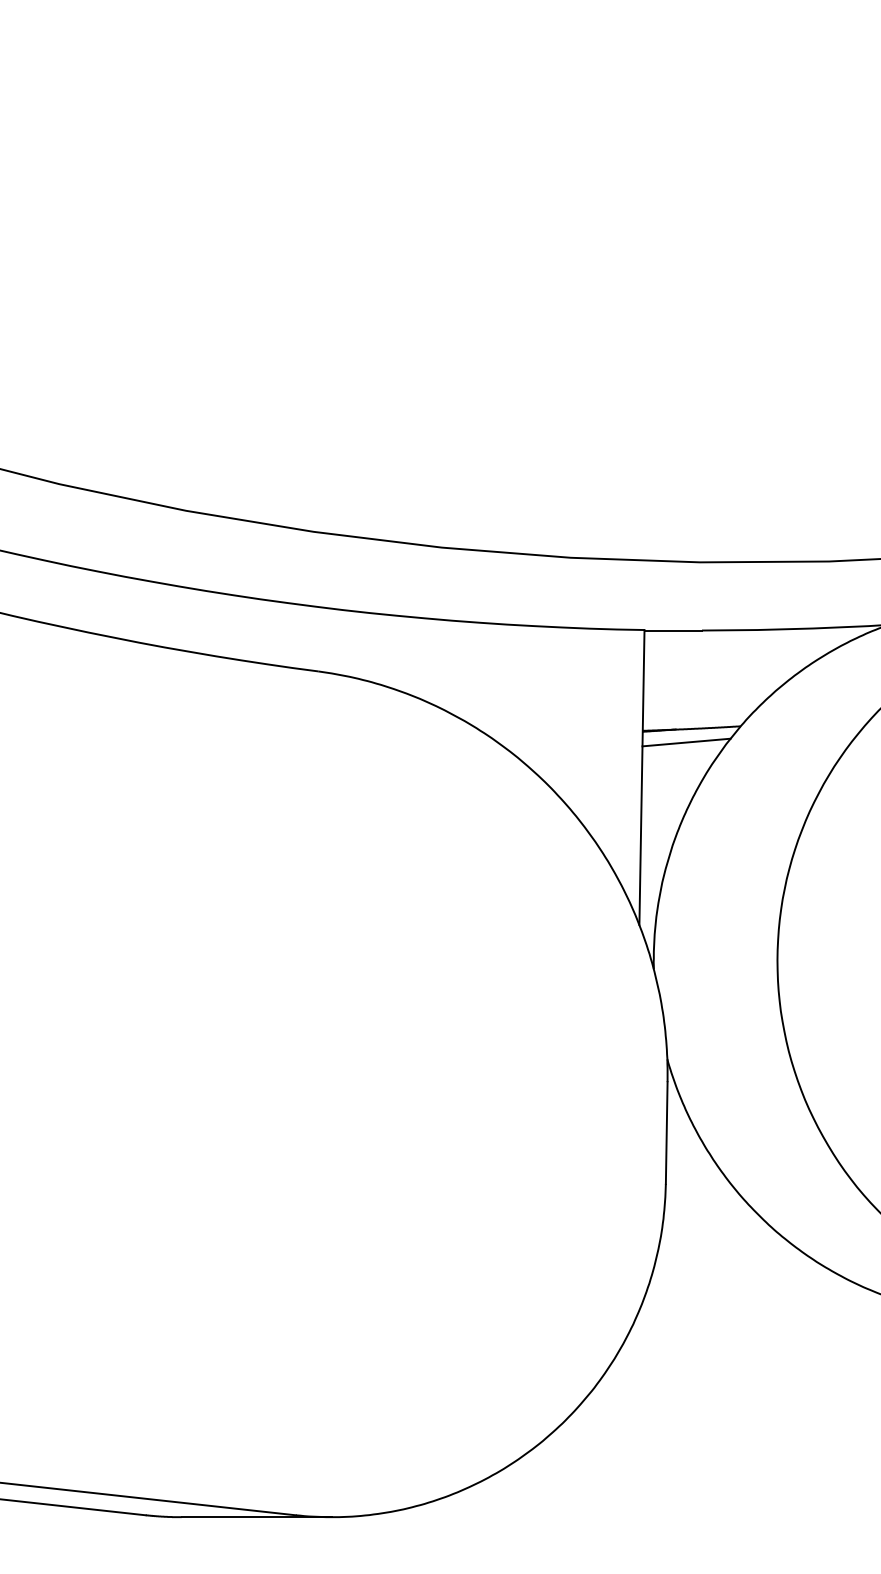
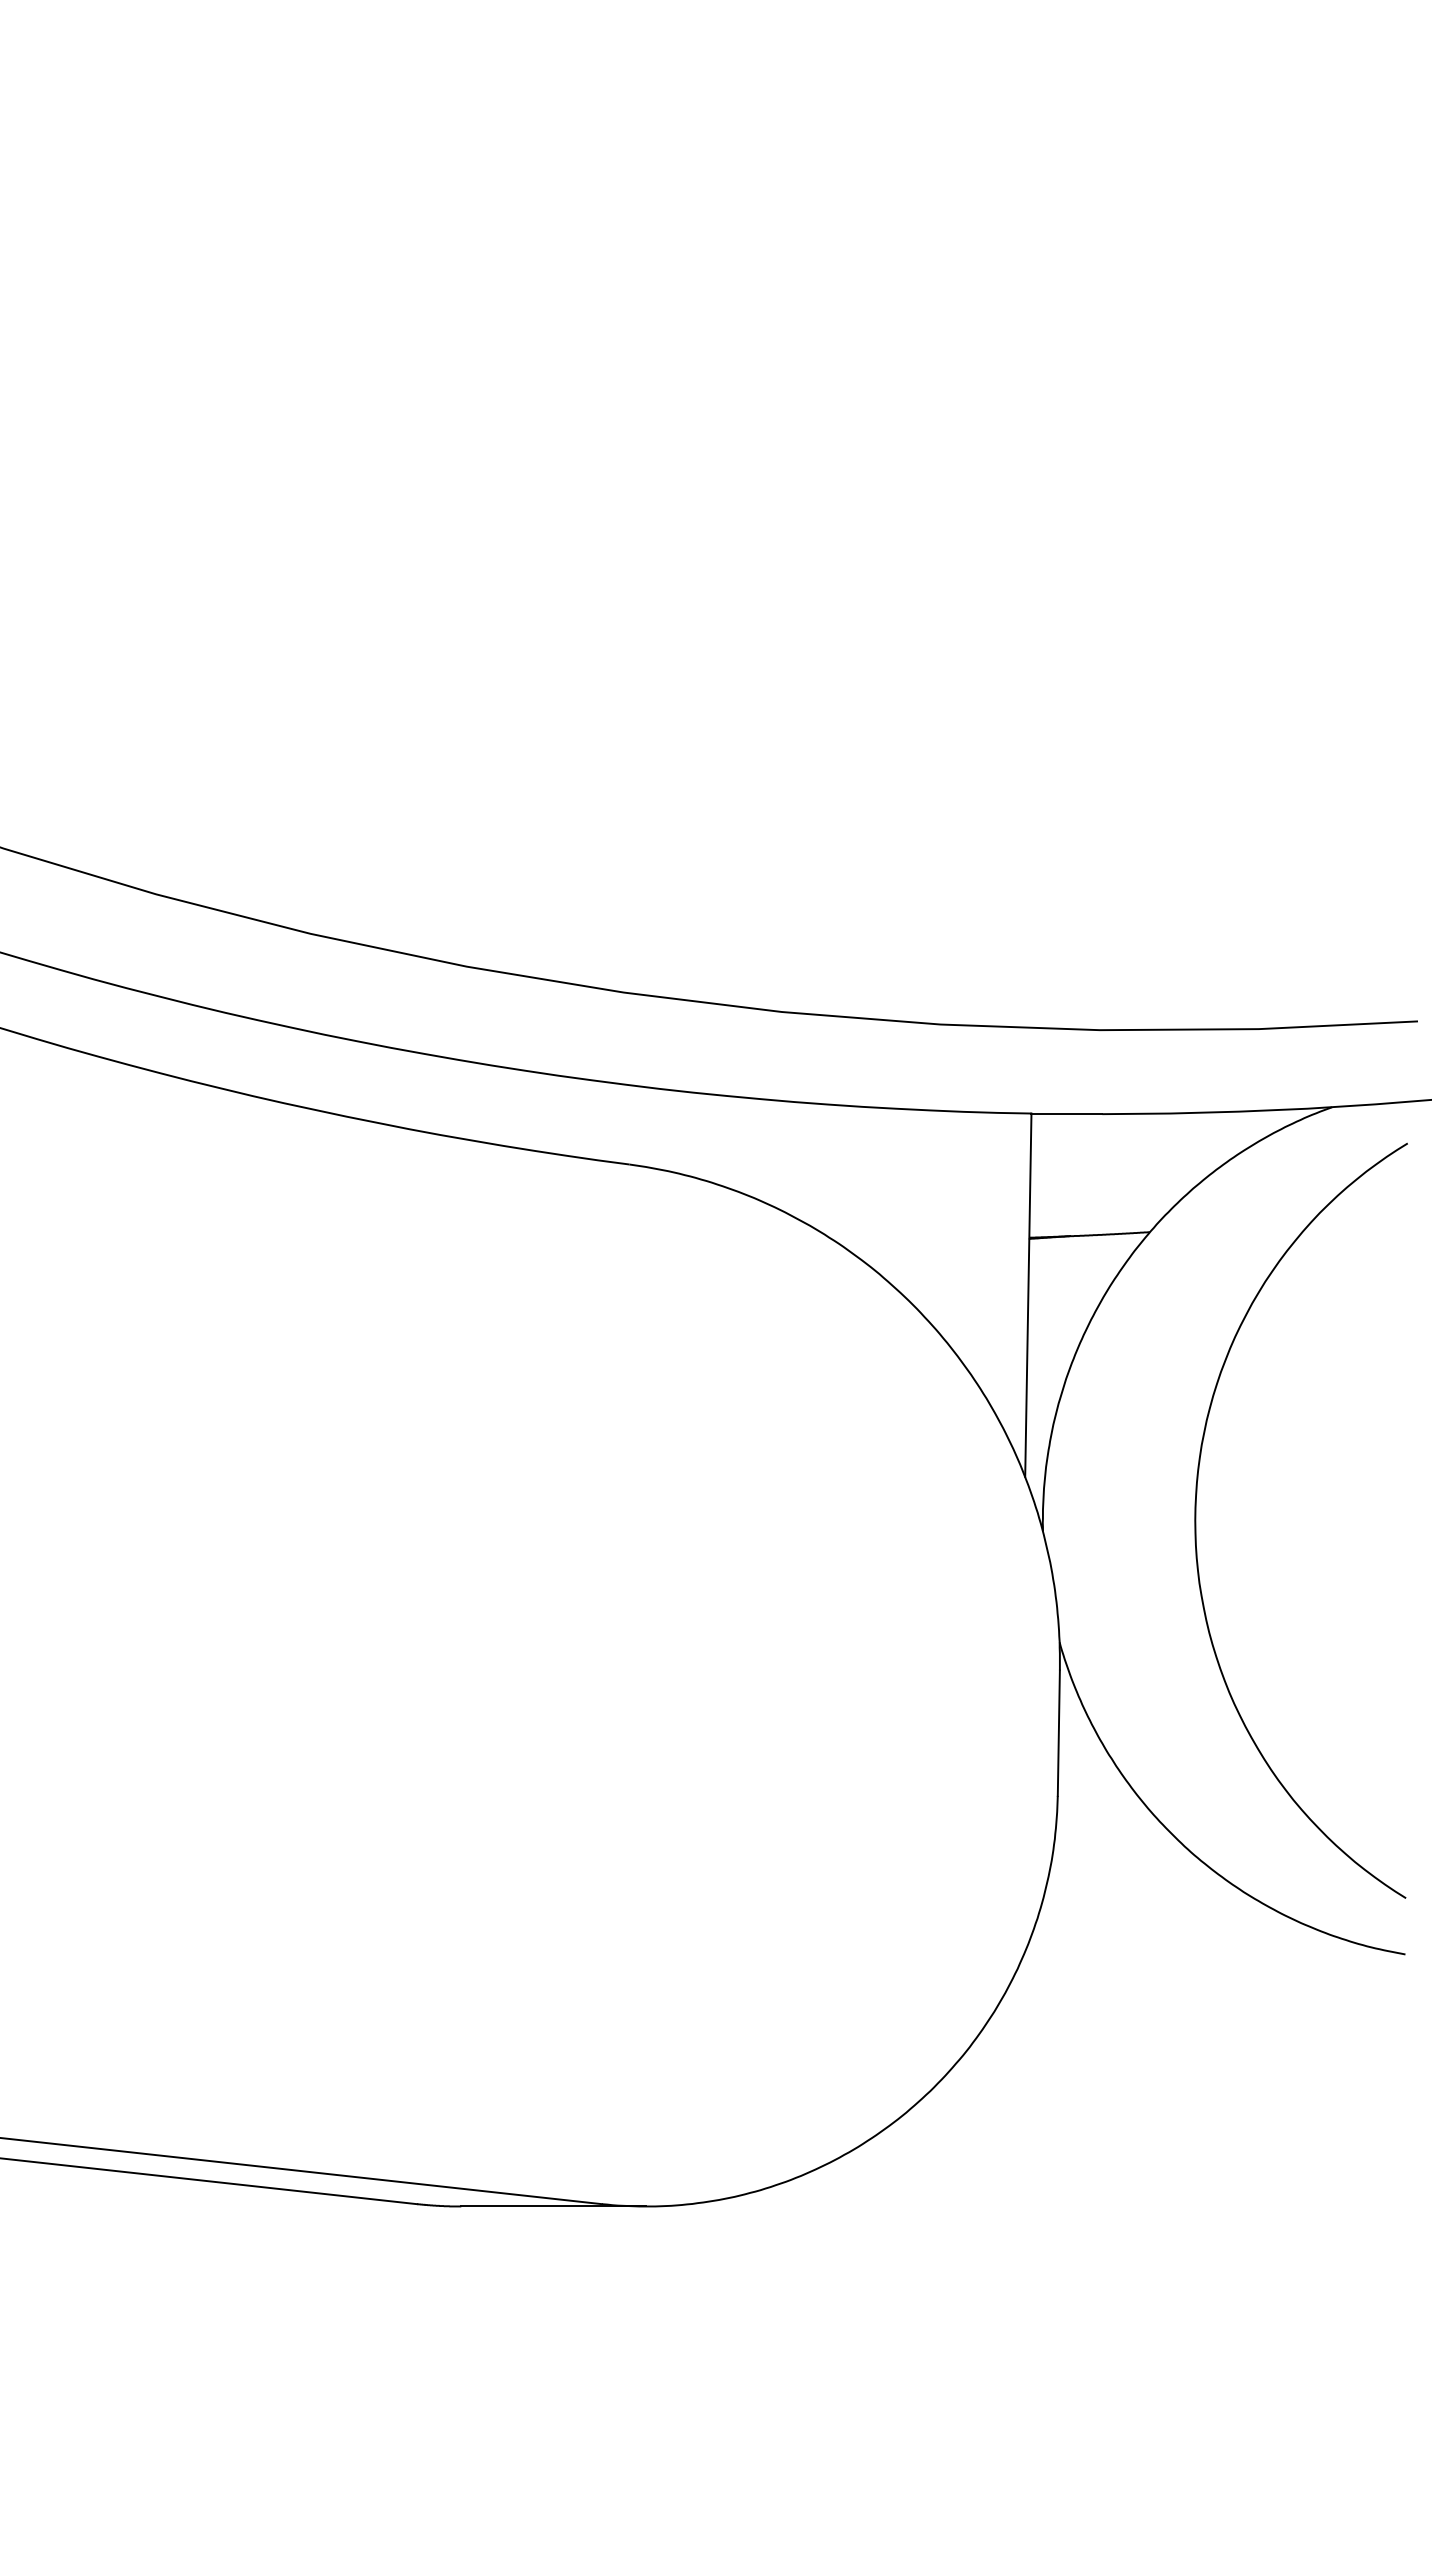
line: (685, 742) -> (1082, 1251), removed

